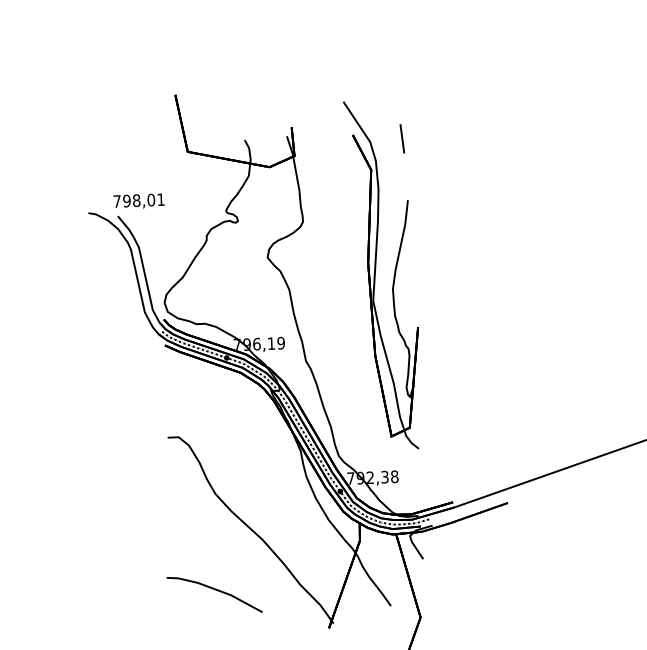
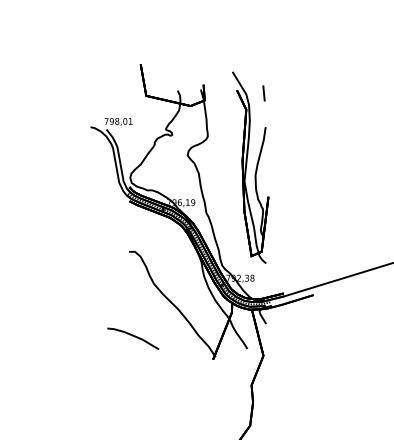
line: (216, 592) -> (134, 337), moved

